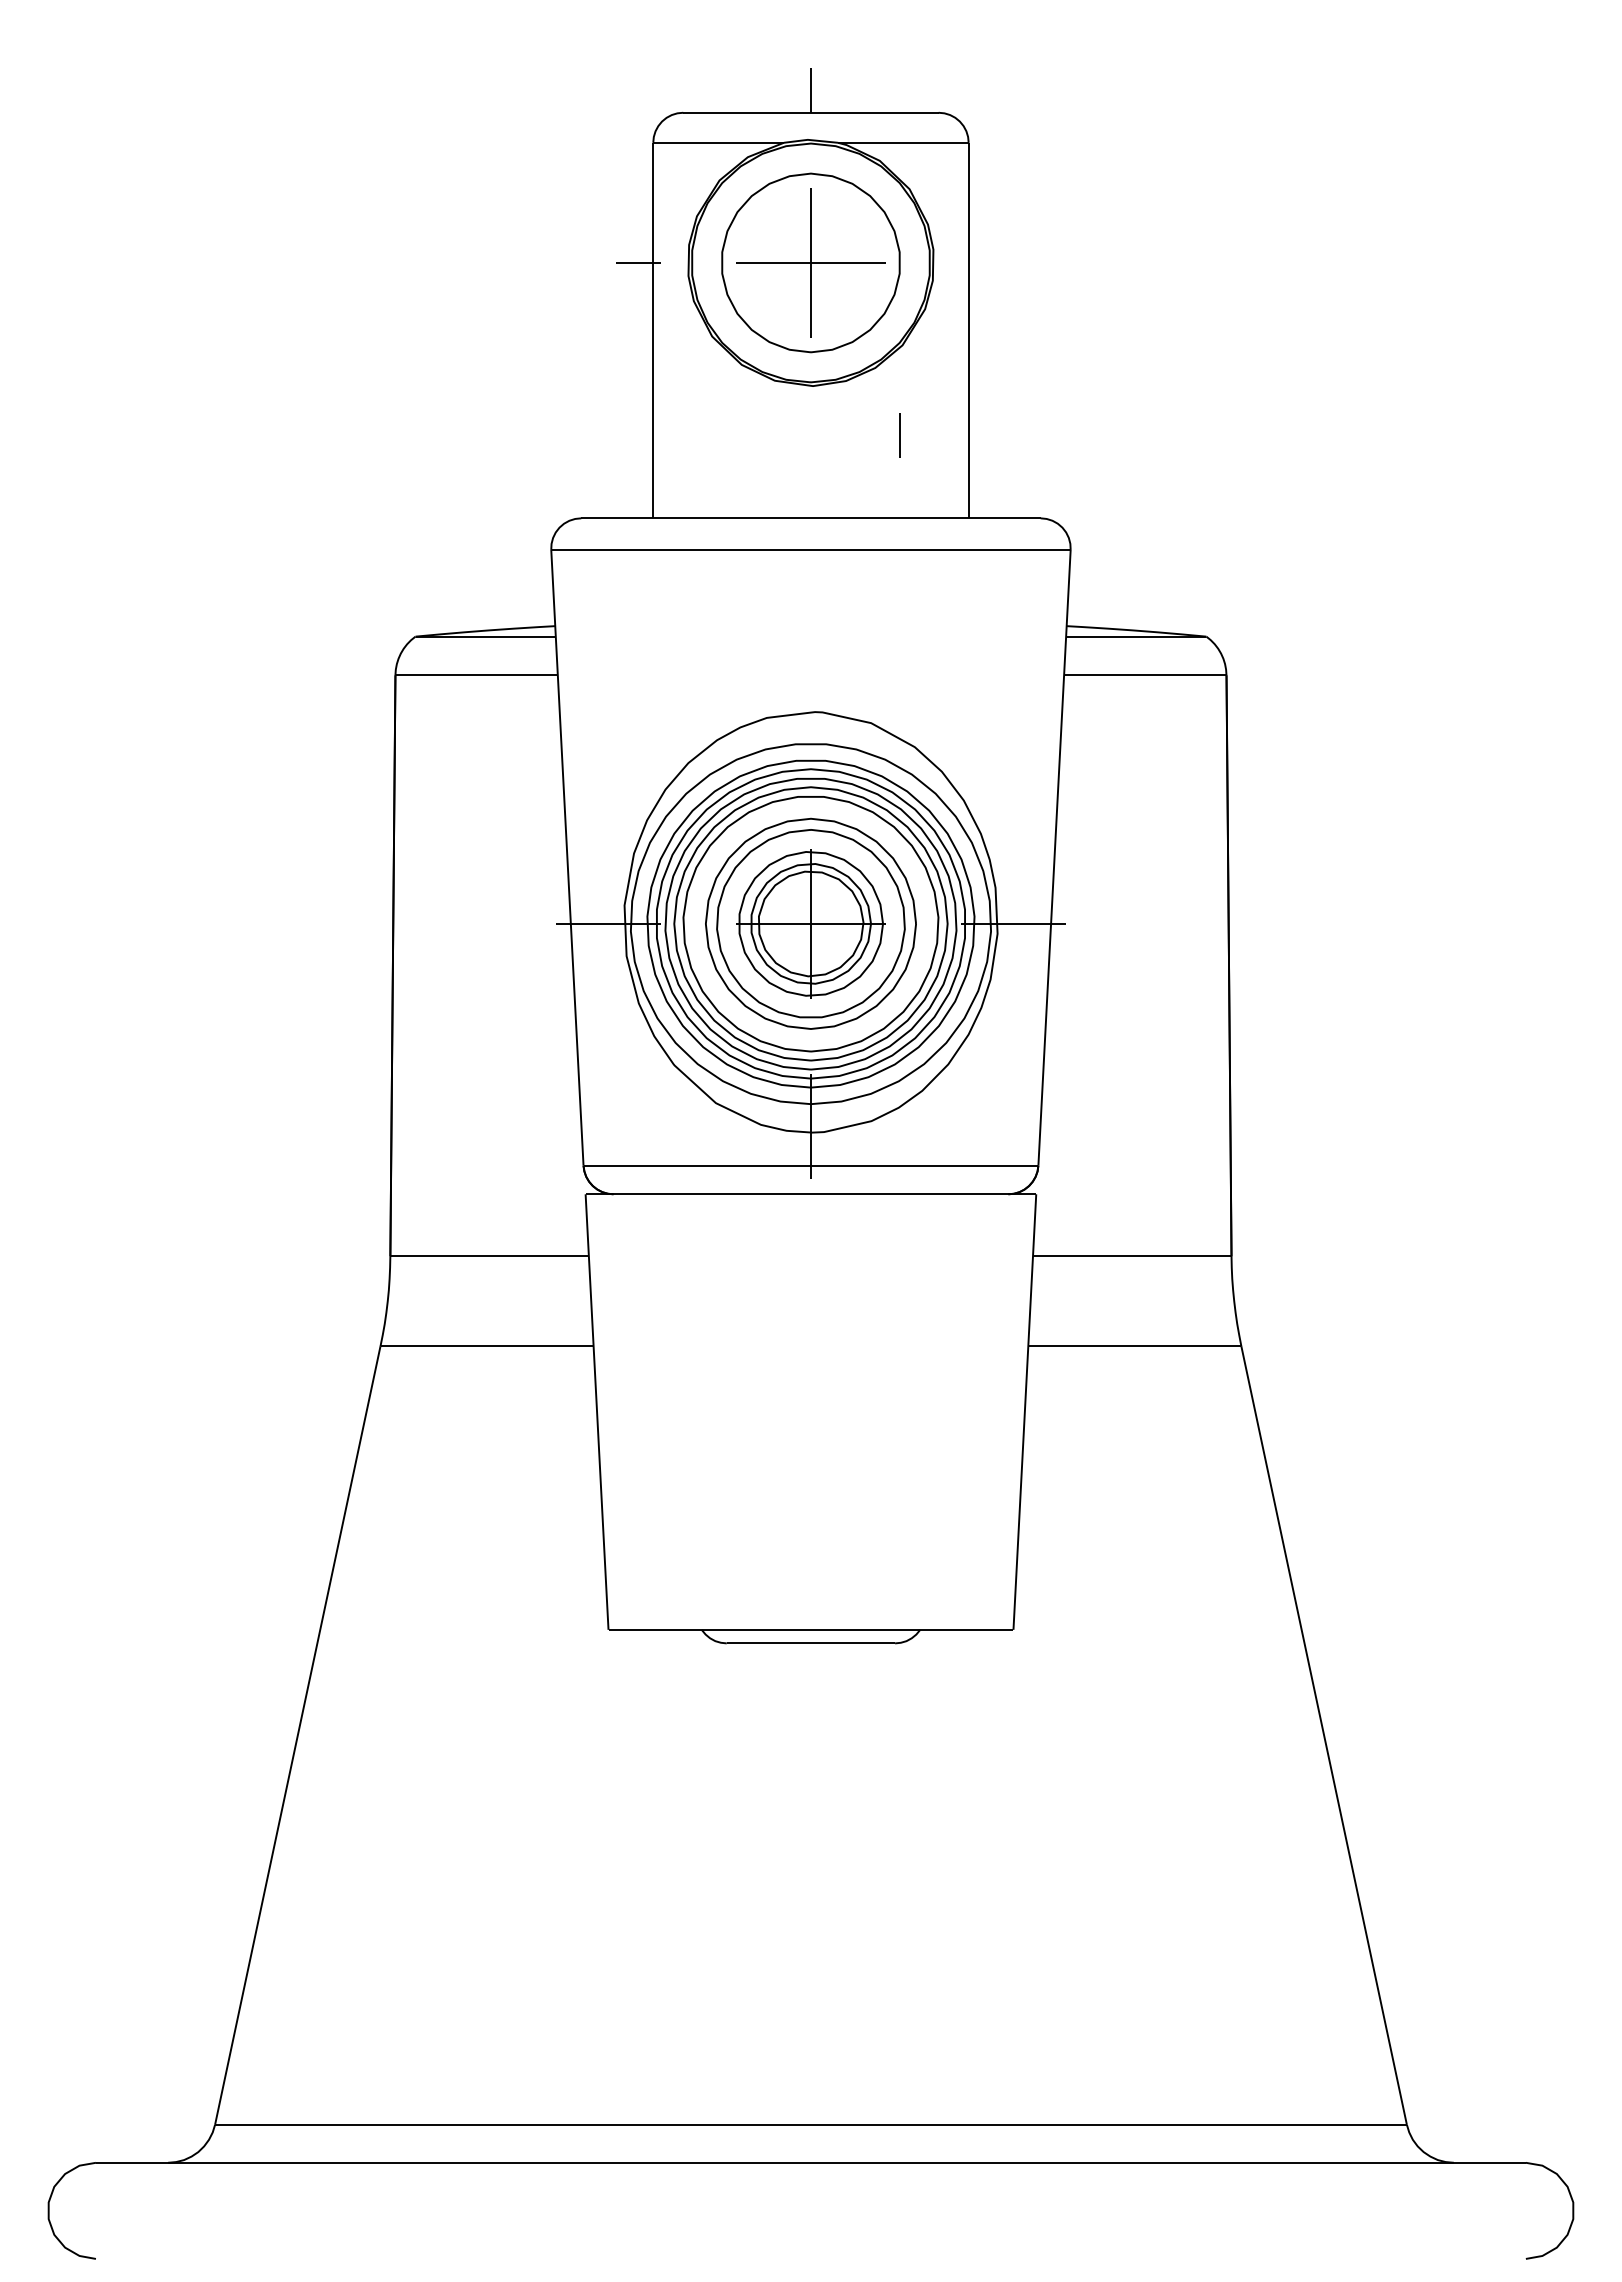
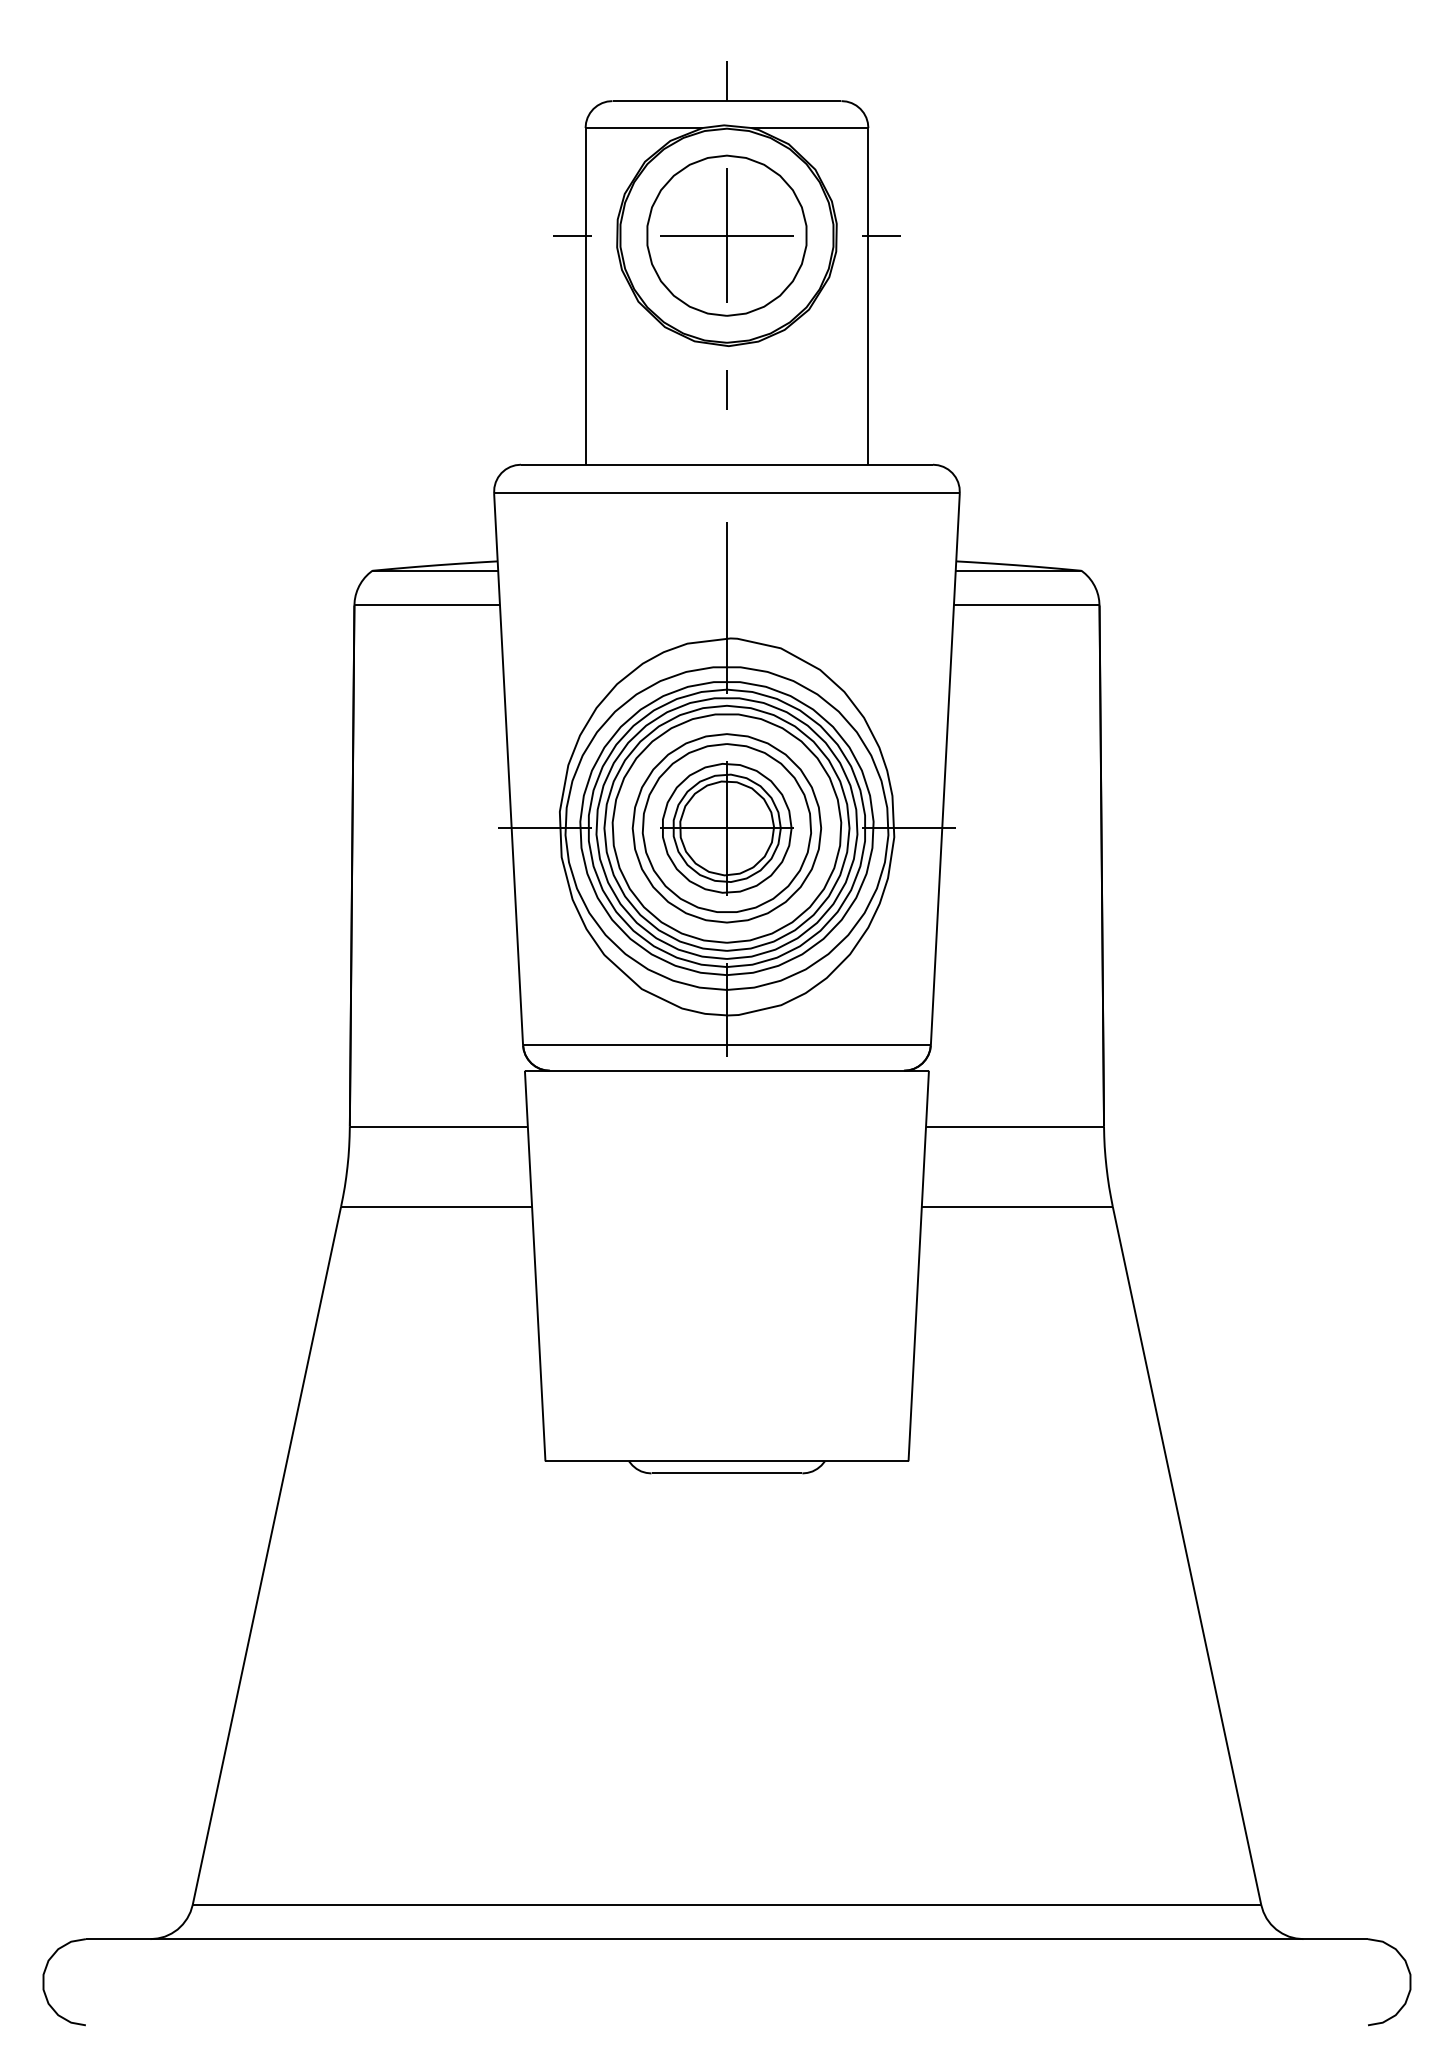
line: (983, 262) -> (881, 235), added
line: (899, 435) -> (726, 390), moved
line: (810, 677) -> (726, 607), added

